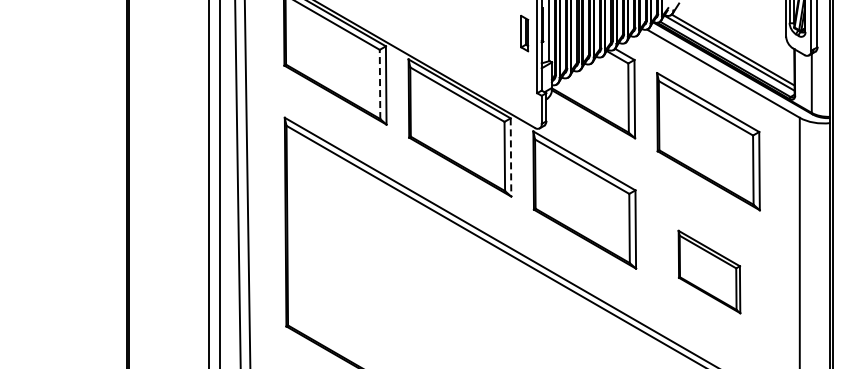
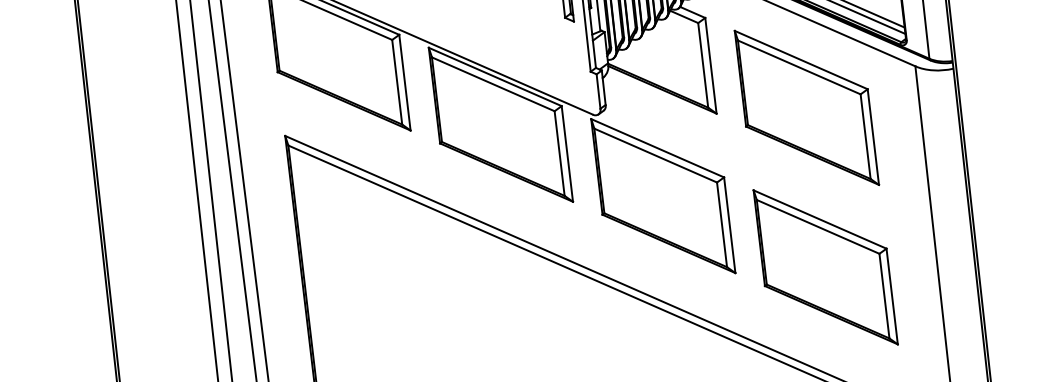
line: (380, 84) -> (397, 82), dashed -> solid
line: (511, 158) -> (568, 155), dashed -> solid
part: (709, 271) -> (825, 266), size x1.67

